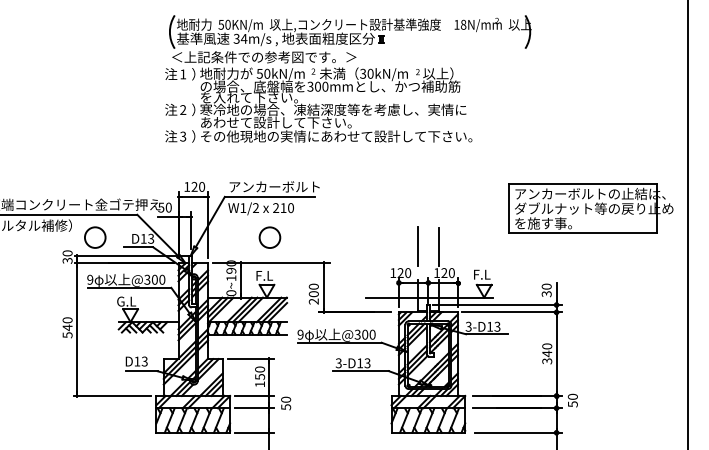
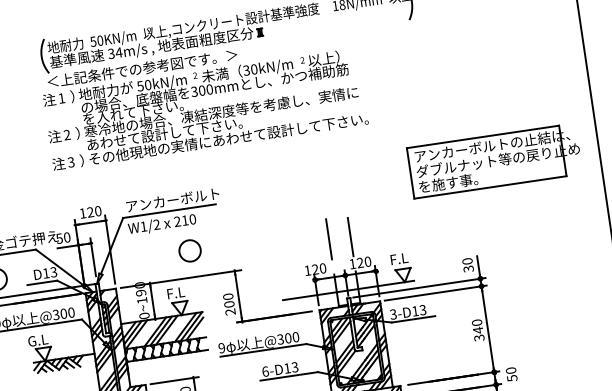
part: (590, 208) -> (494, 160), moved
circle: (269, 237) -> (189, 250), moved
text: (338, 363) -> (265, 371), 3-D13 -> 6-D13

